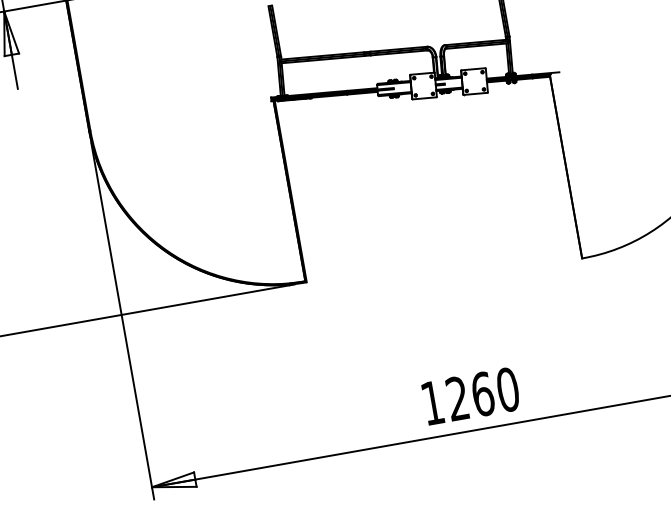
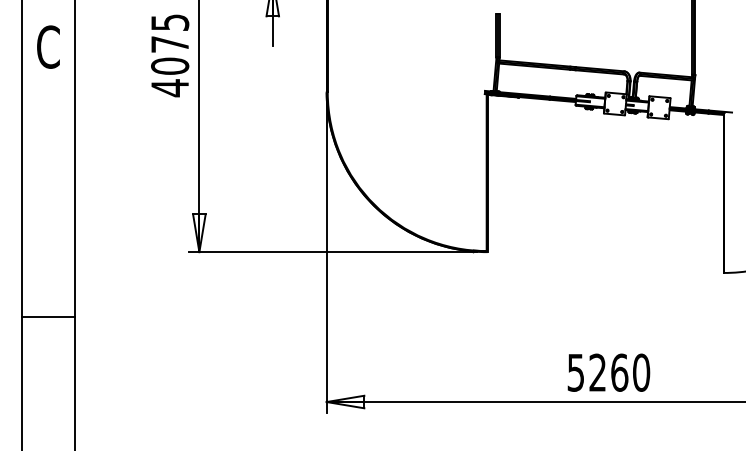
text: (432, 402) -> (575, 372), 1260 -> 5260

